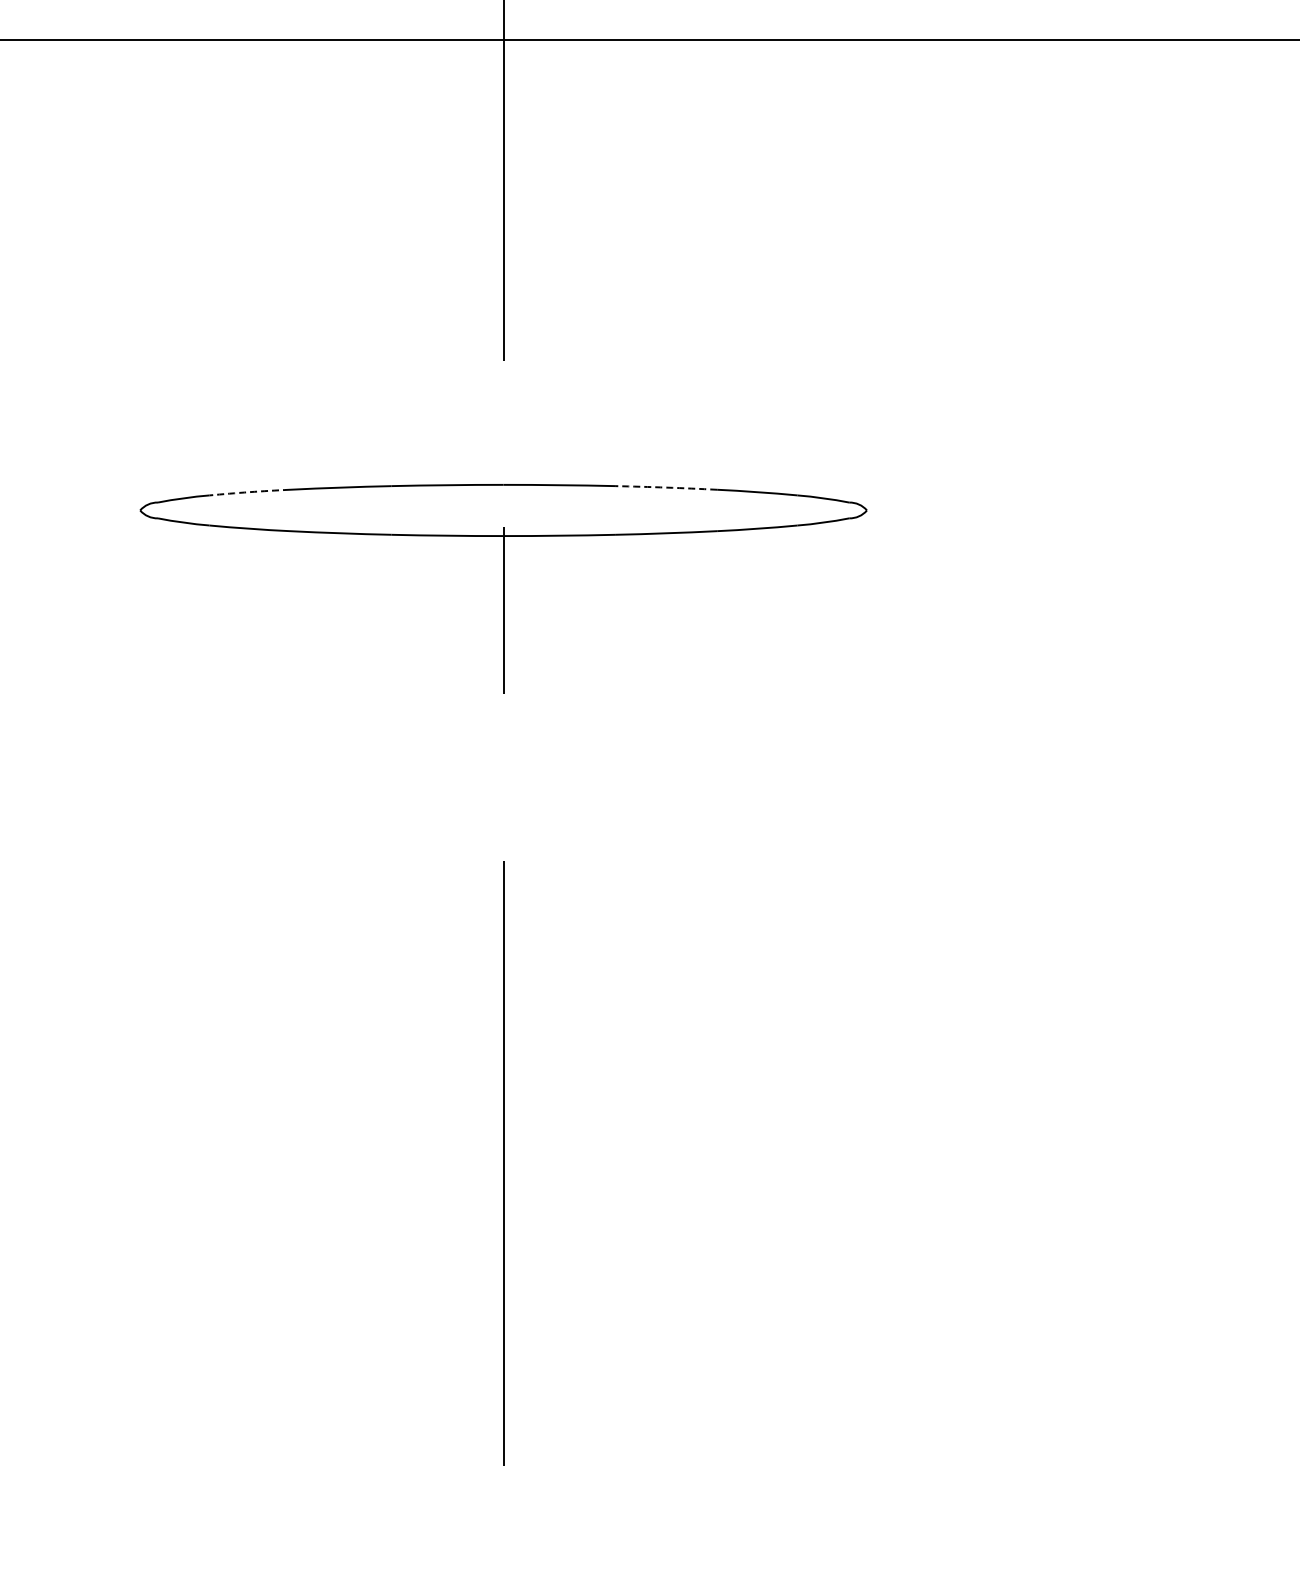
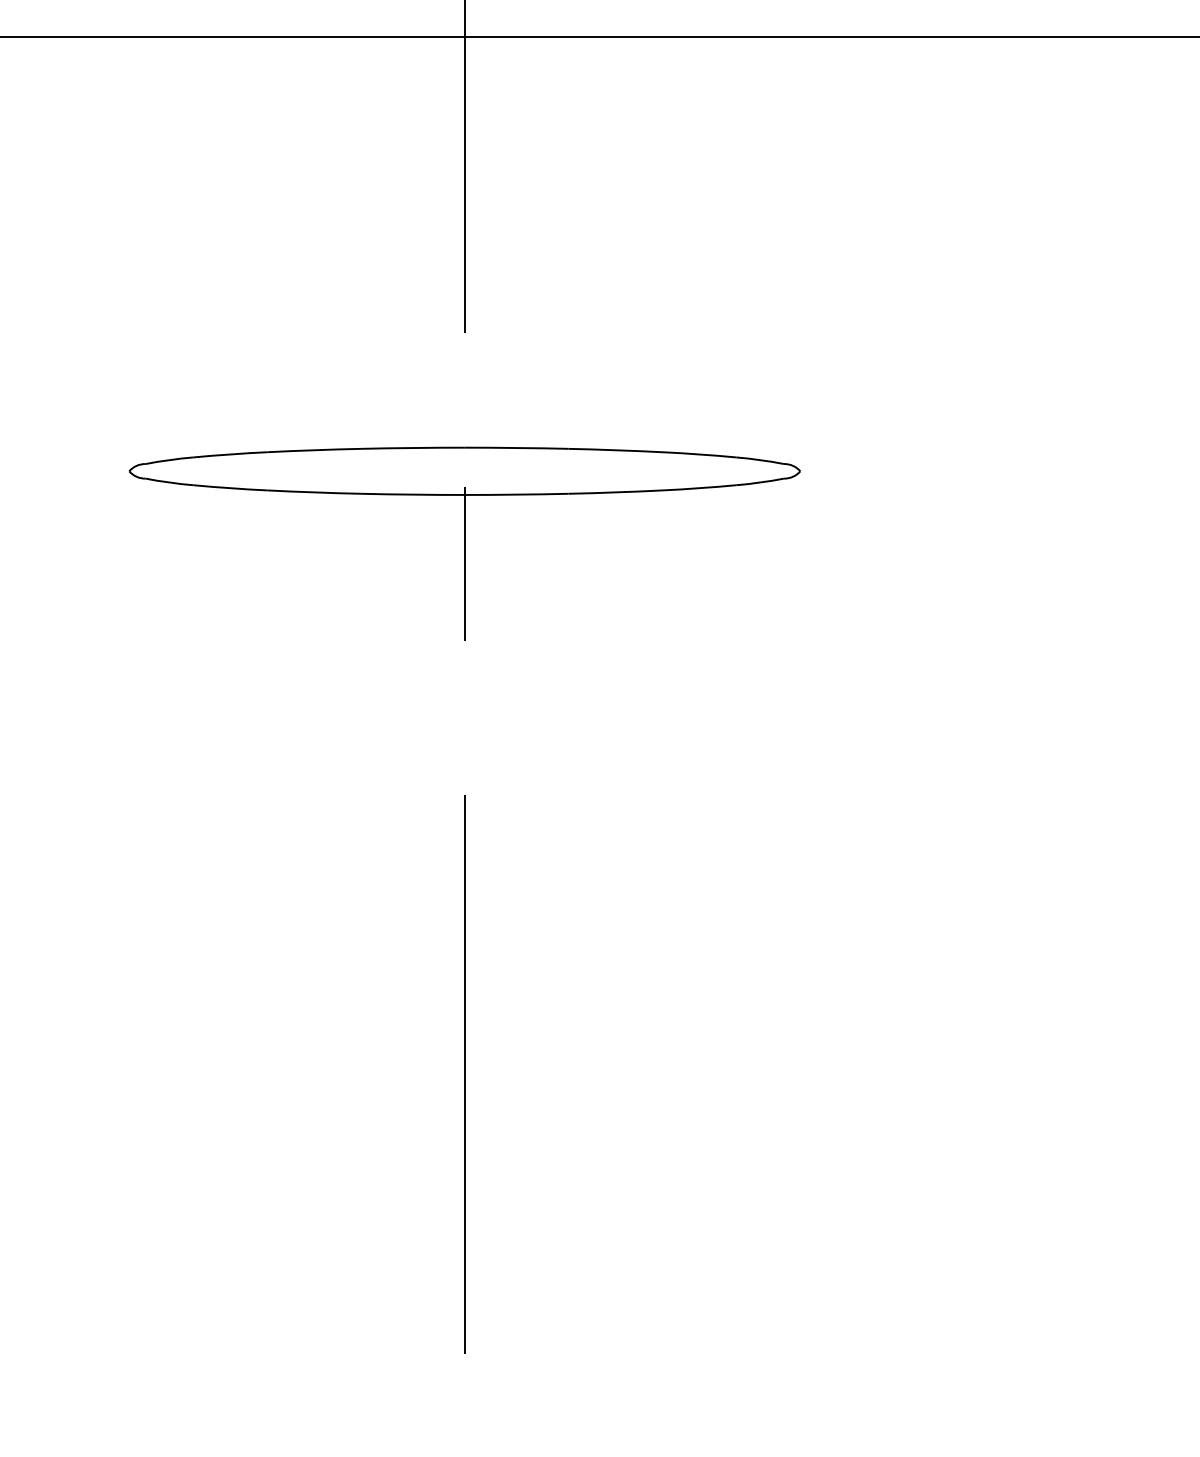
arc: (666, 487) -> (615, 450), dashed -> solid
arc: (249, 492) -> (230, 454), dashed -> solid

